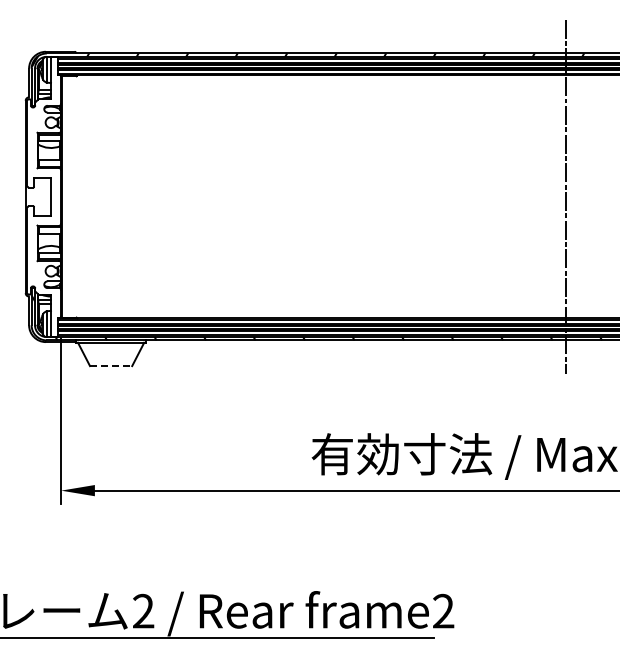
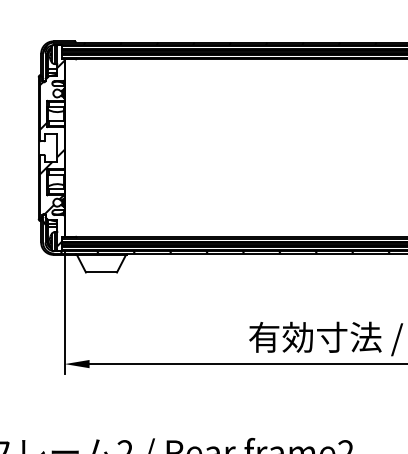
hatch: (44, 203) -> (52, 152), added
line: (111, 366) -> (101, 272), dashed -> solid

